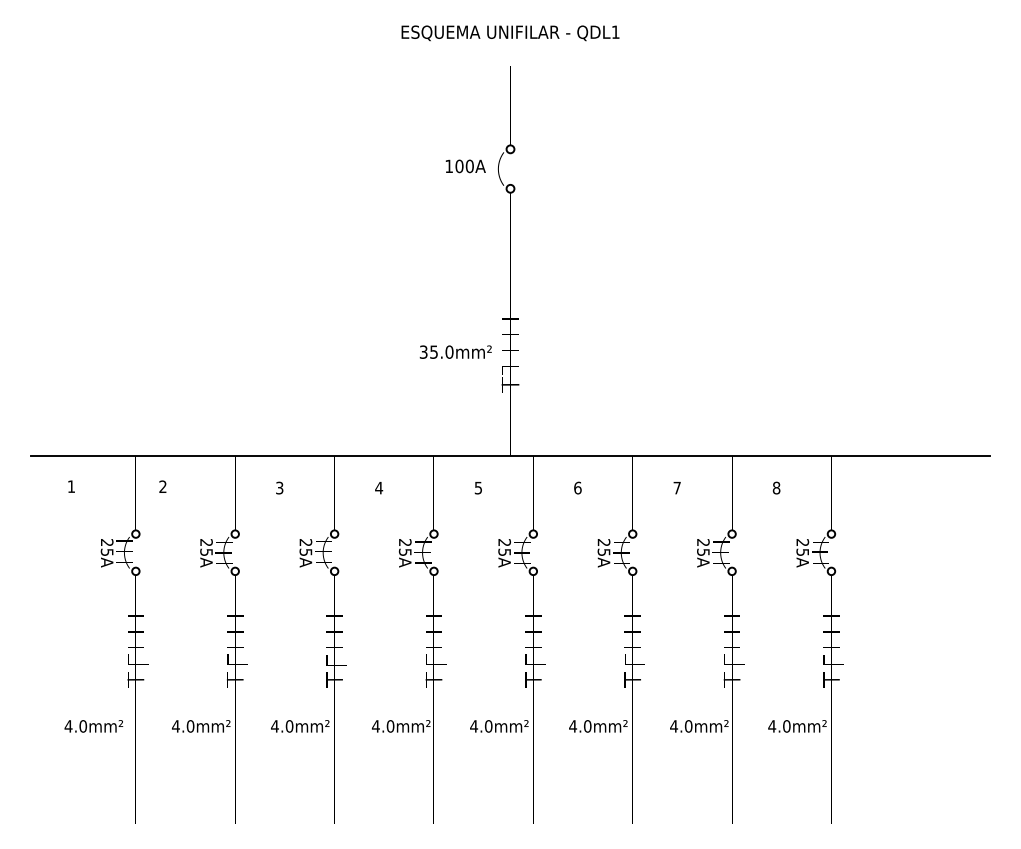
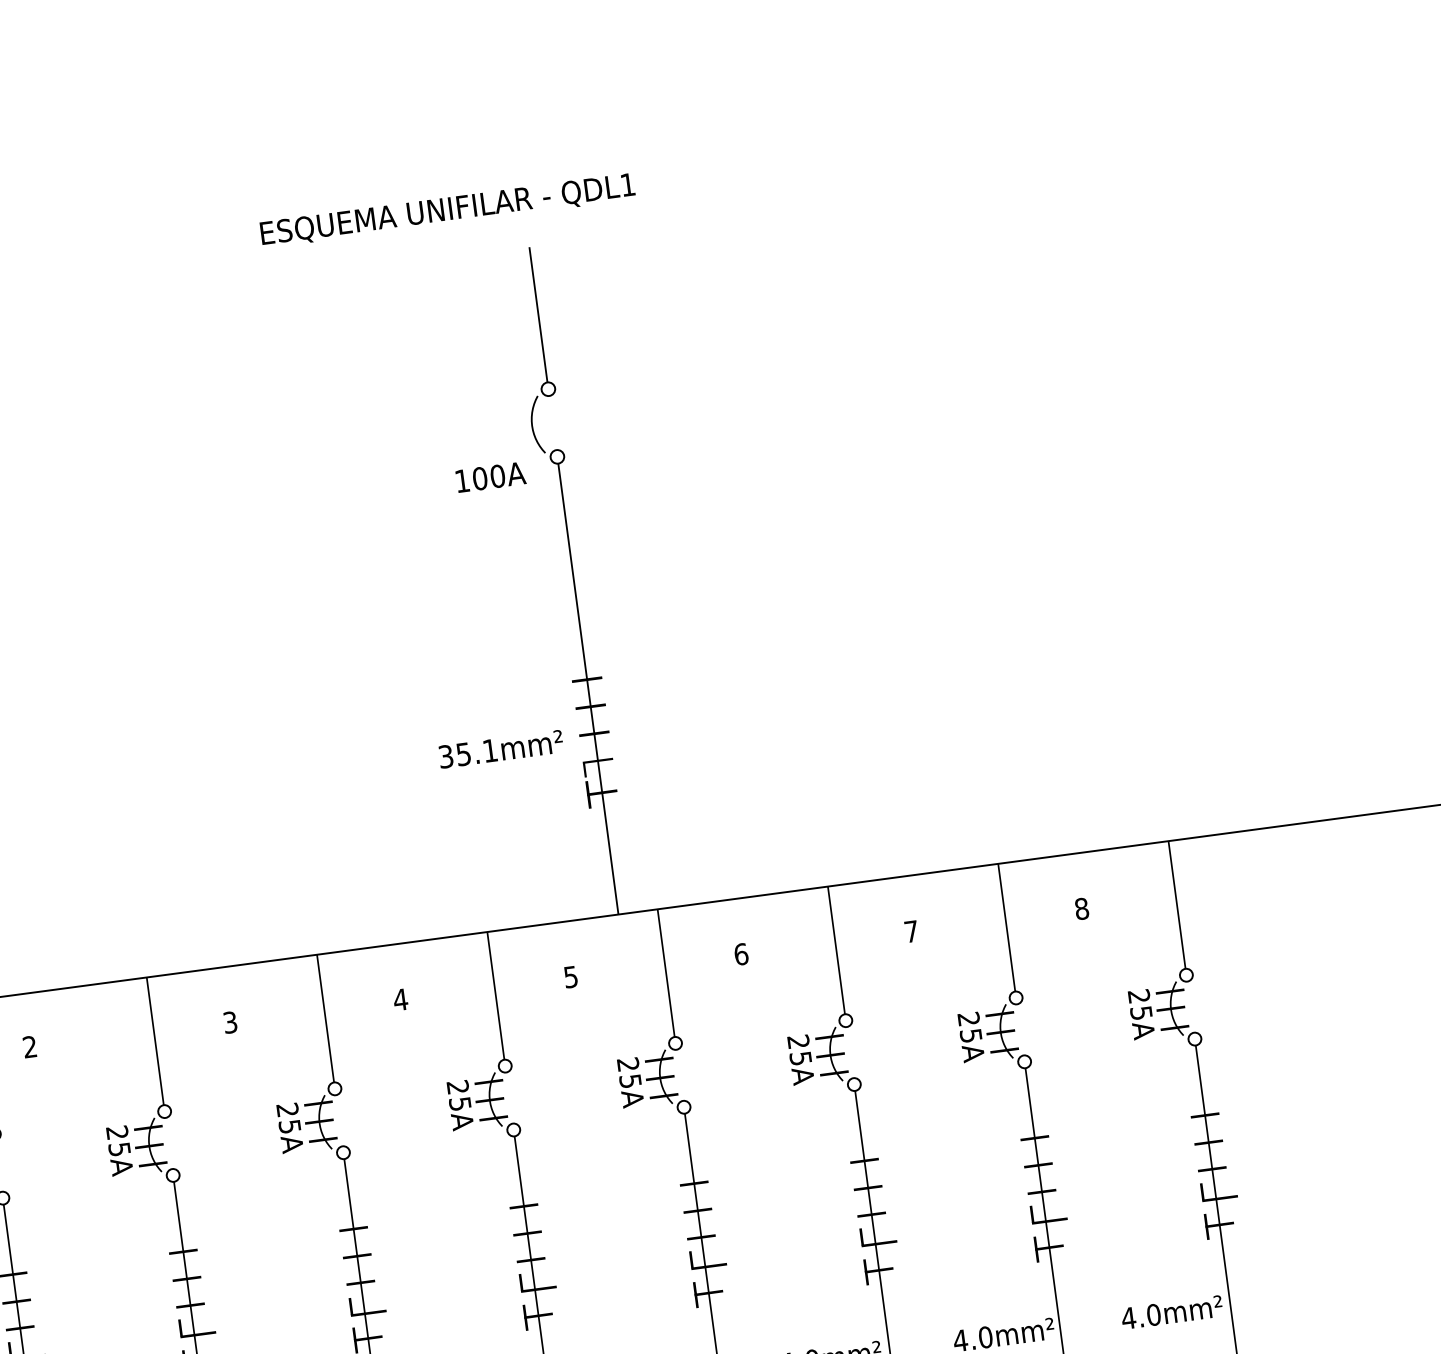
text: (510, 33) -> (447, 211), moved
text: (465, 166) -> (490, 477), moved
text: (449, 351) -> (490, 749), 35.0mm² -> 35.1mm²

